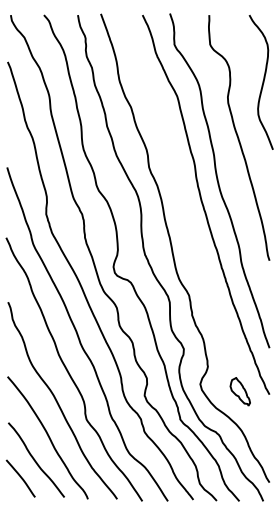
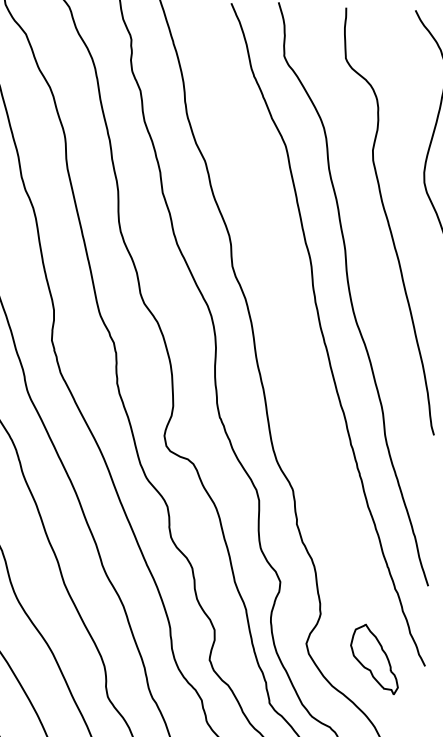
part: (240, 391) -> (375, 658), size x1.43

